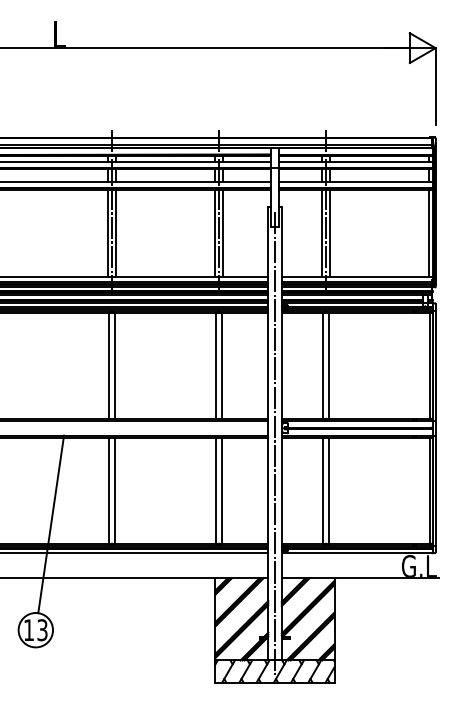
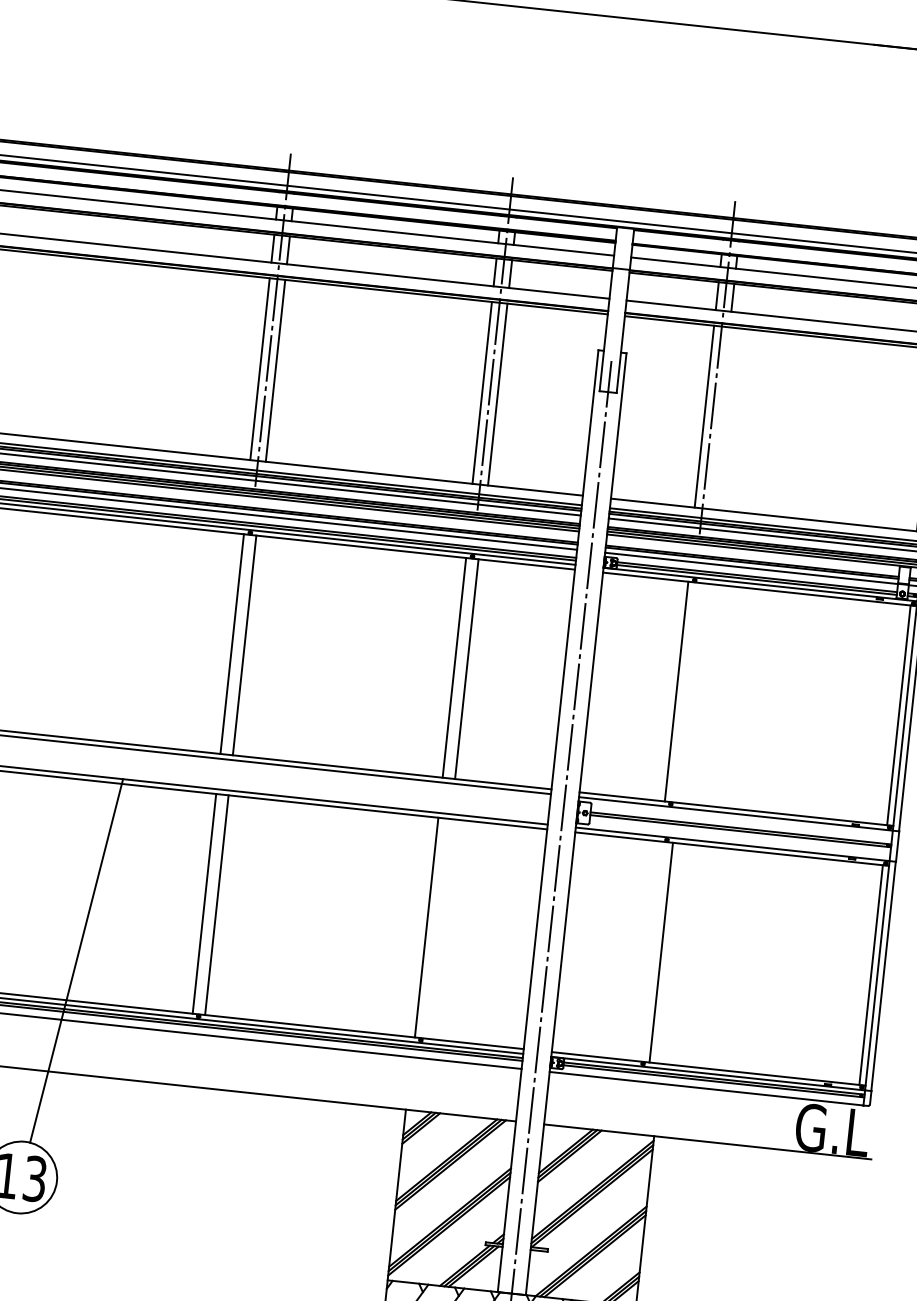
line: (329, 233) -> (719, 418), removed
line: (328, 365) -> (688, 692), removed
line: (221, 490) -> (438, 928), removed
line: (322, 490) -> (648, 950), removed

